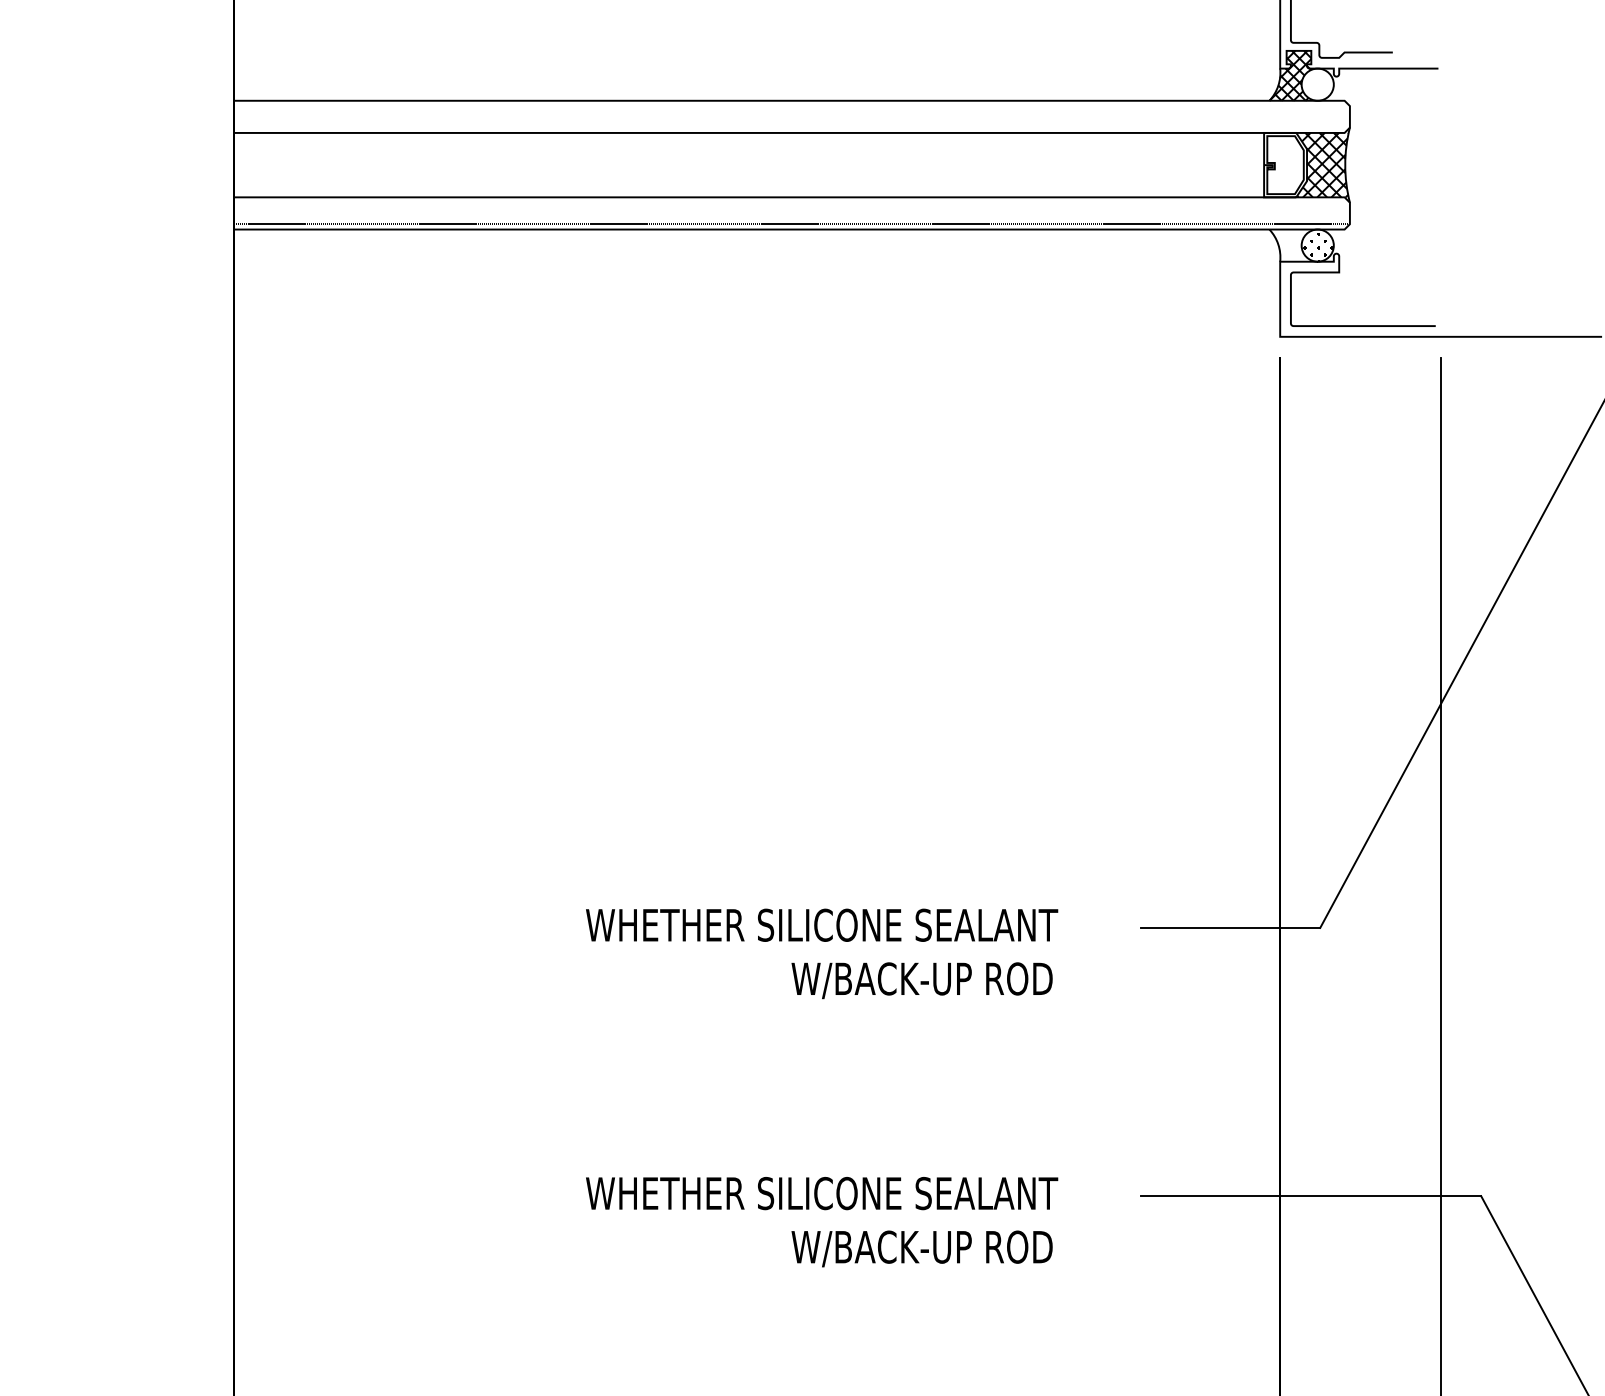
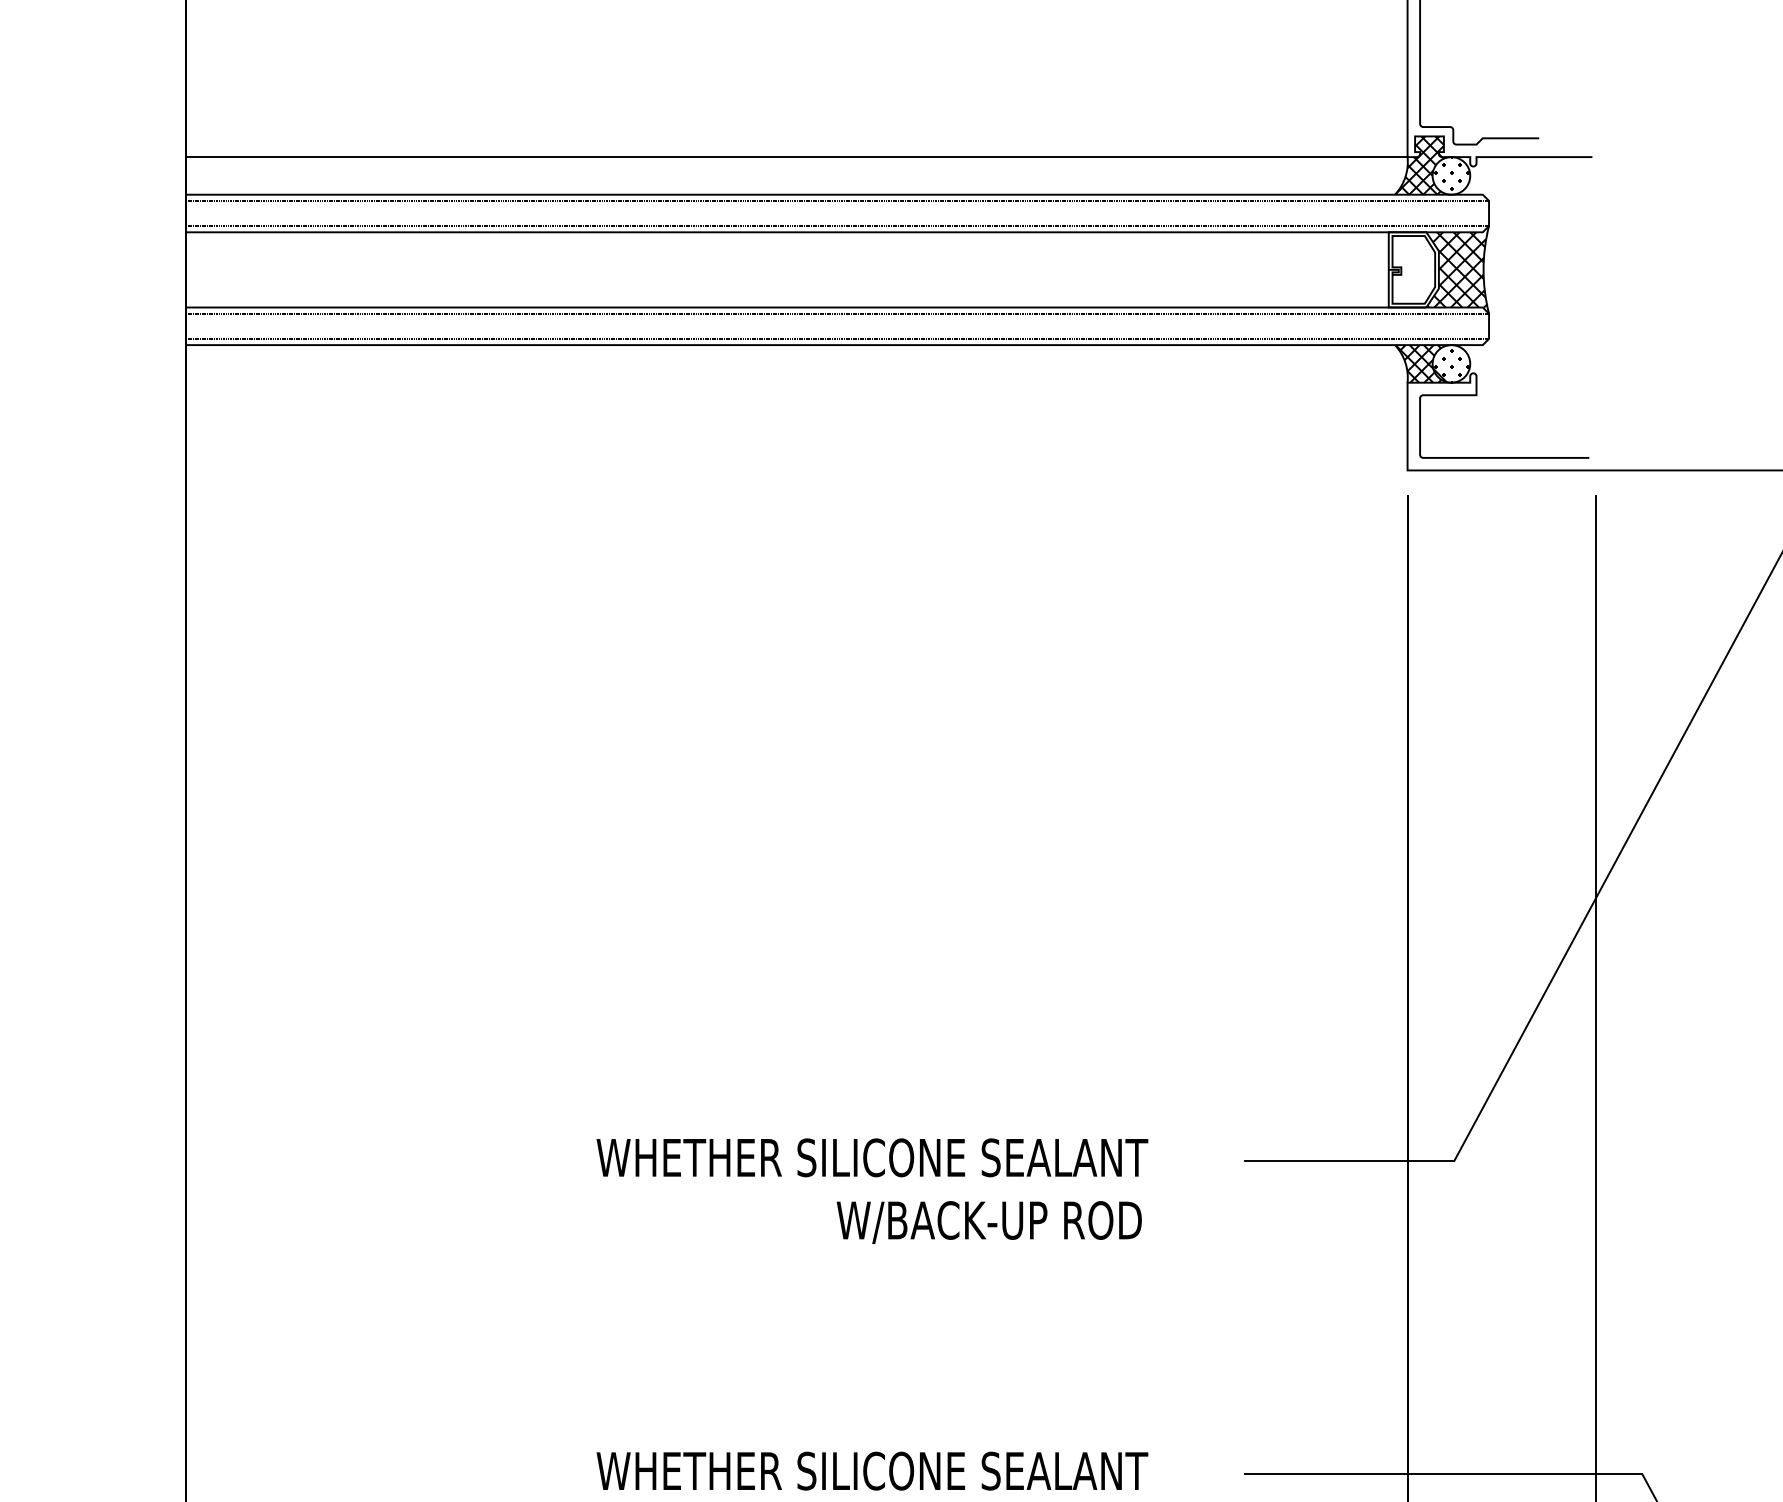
line: (757, 68) -> (797, 156), added
hatch: (1318, 82) -> (1452, 173), added
line: (791, 106) -> (836, 201), added
line: (791, 127) -> (836, 225), added
line: (791, 202) -> (836, 313), added
hatch: (1291, 245) -> (1420, 363), added

